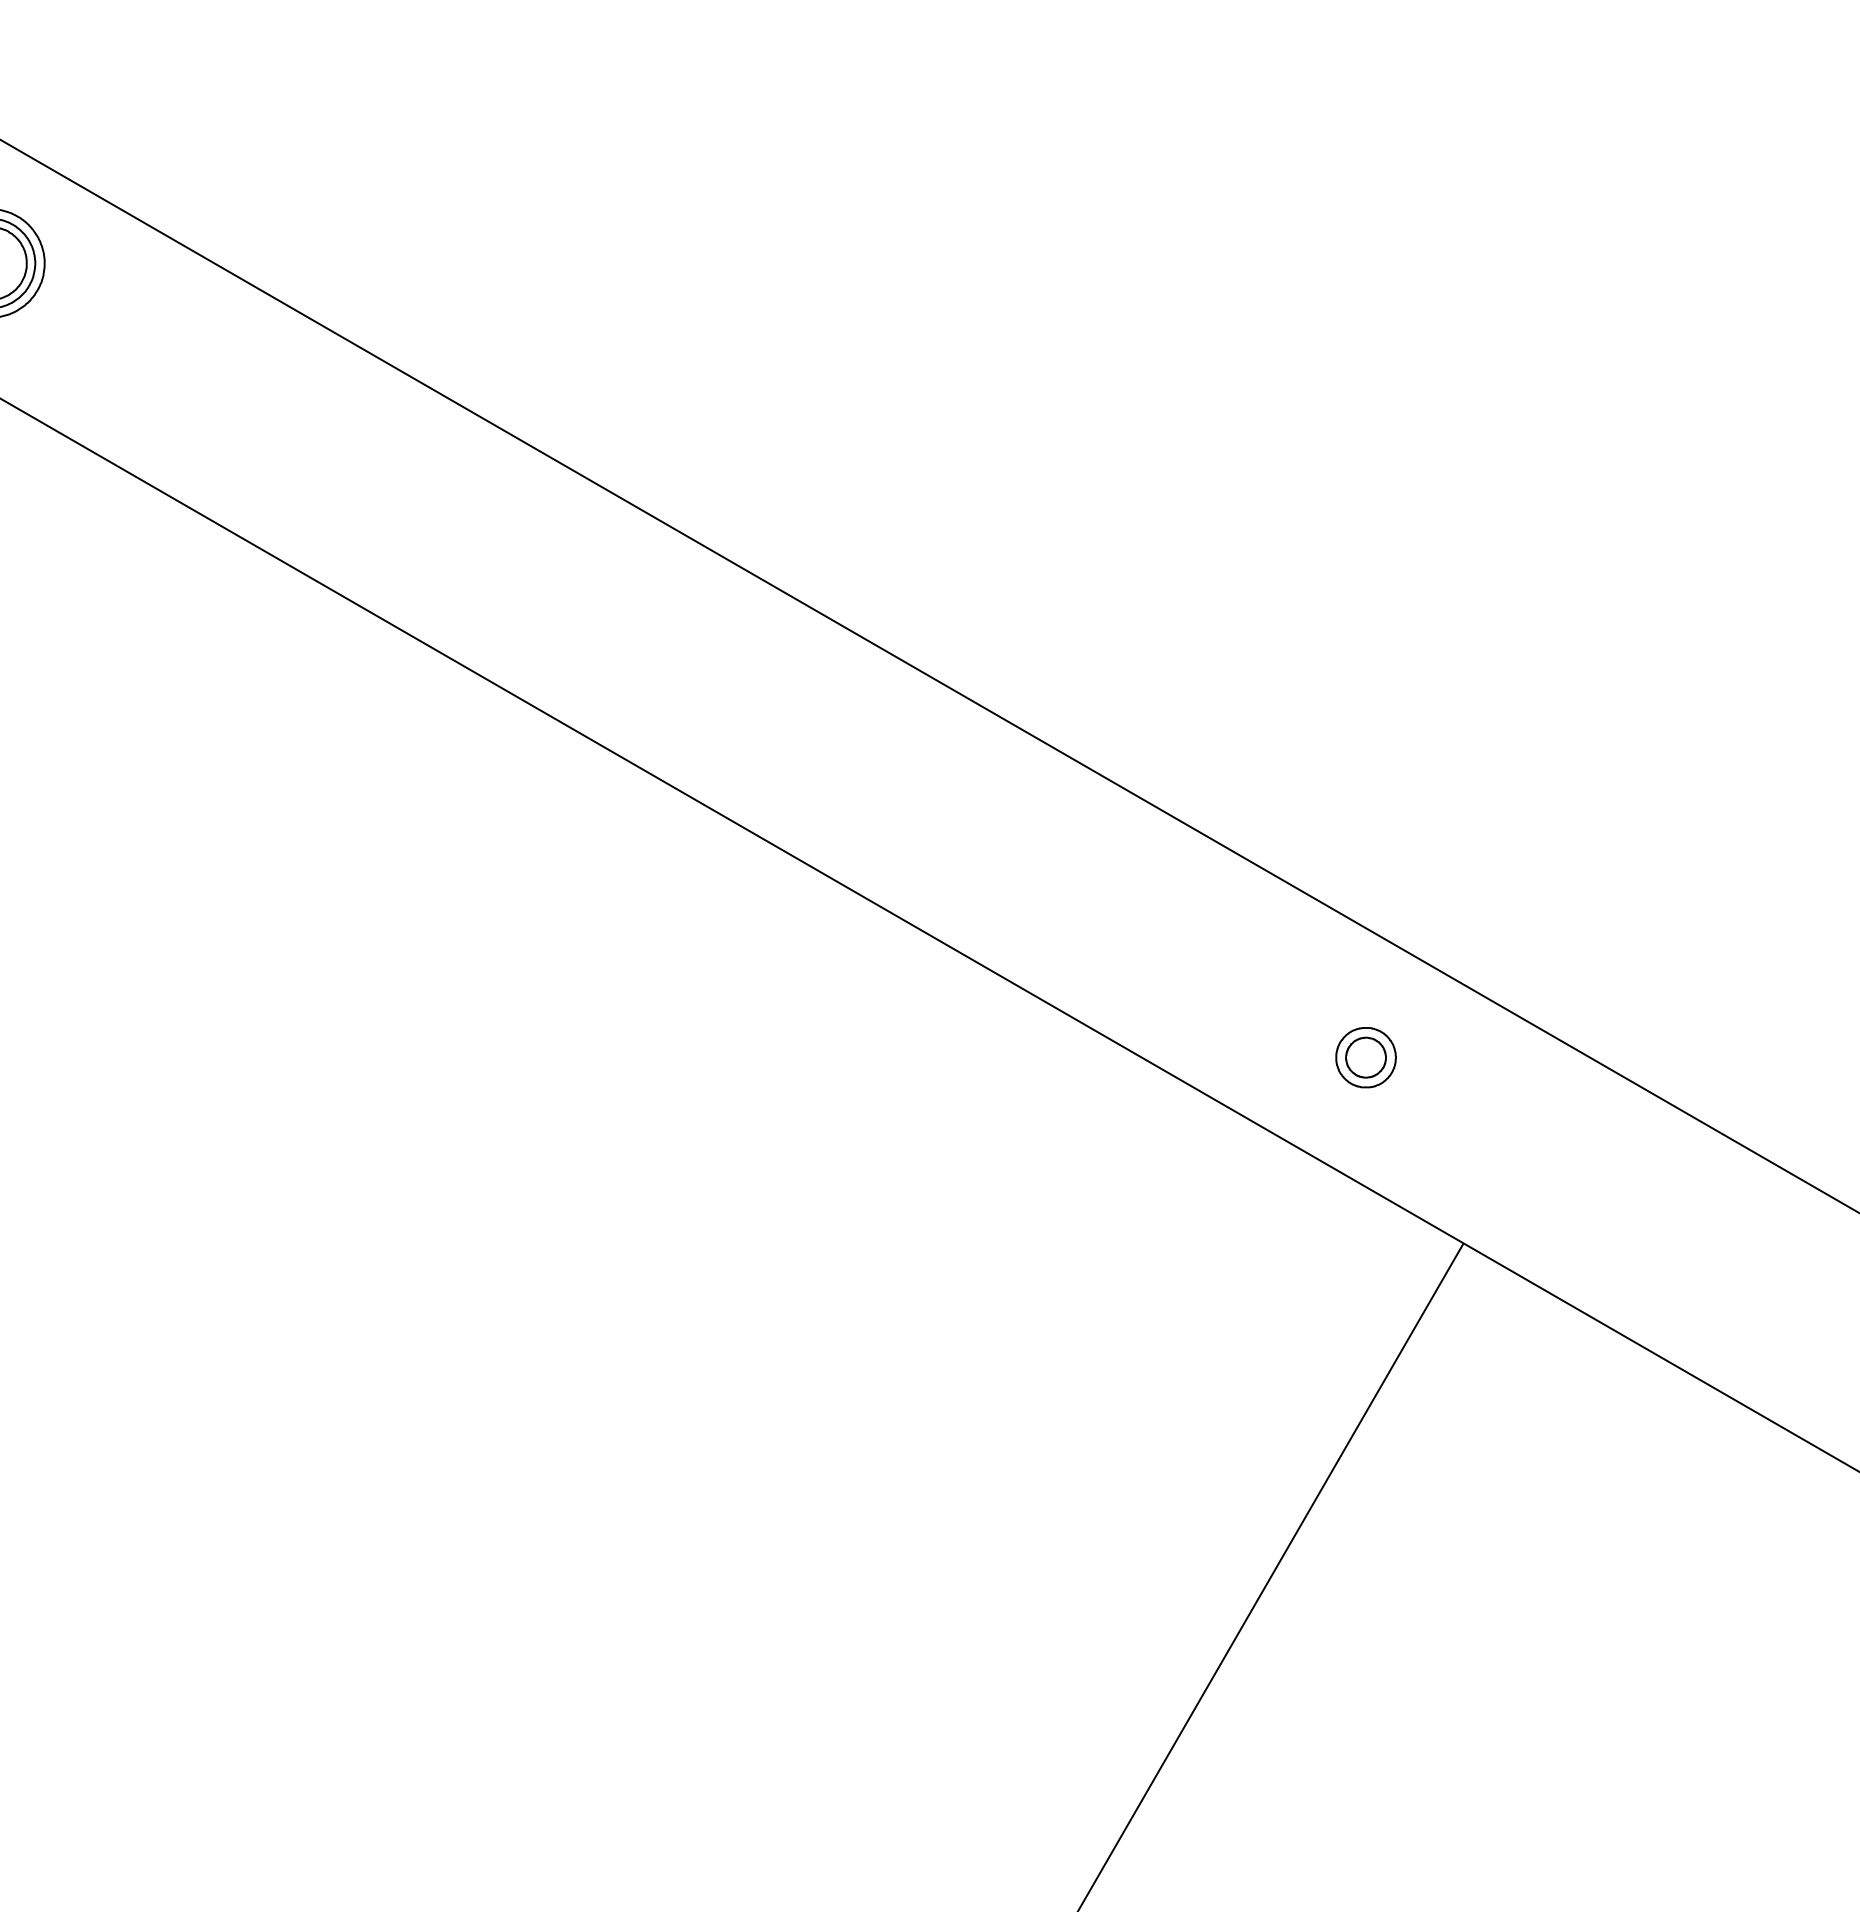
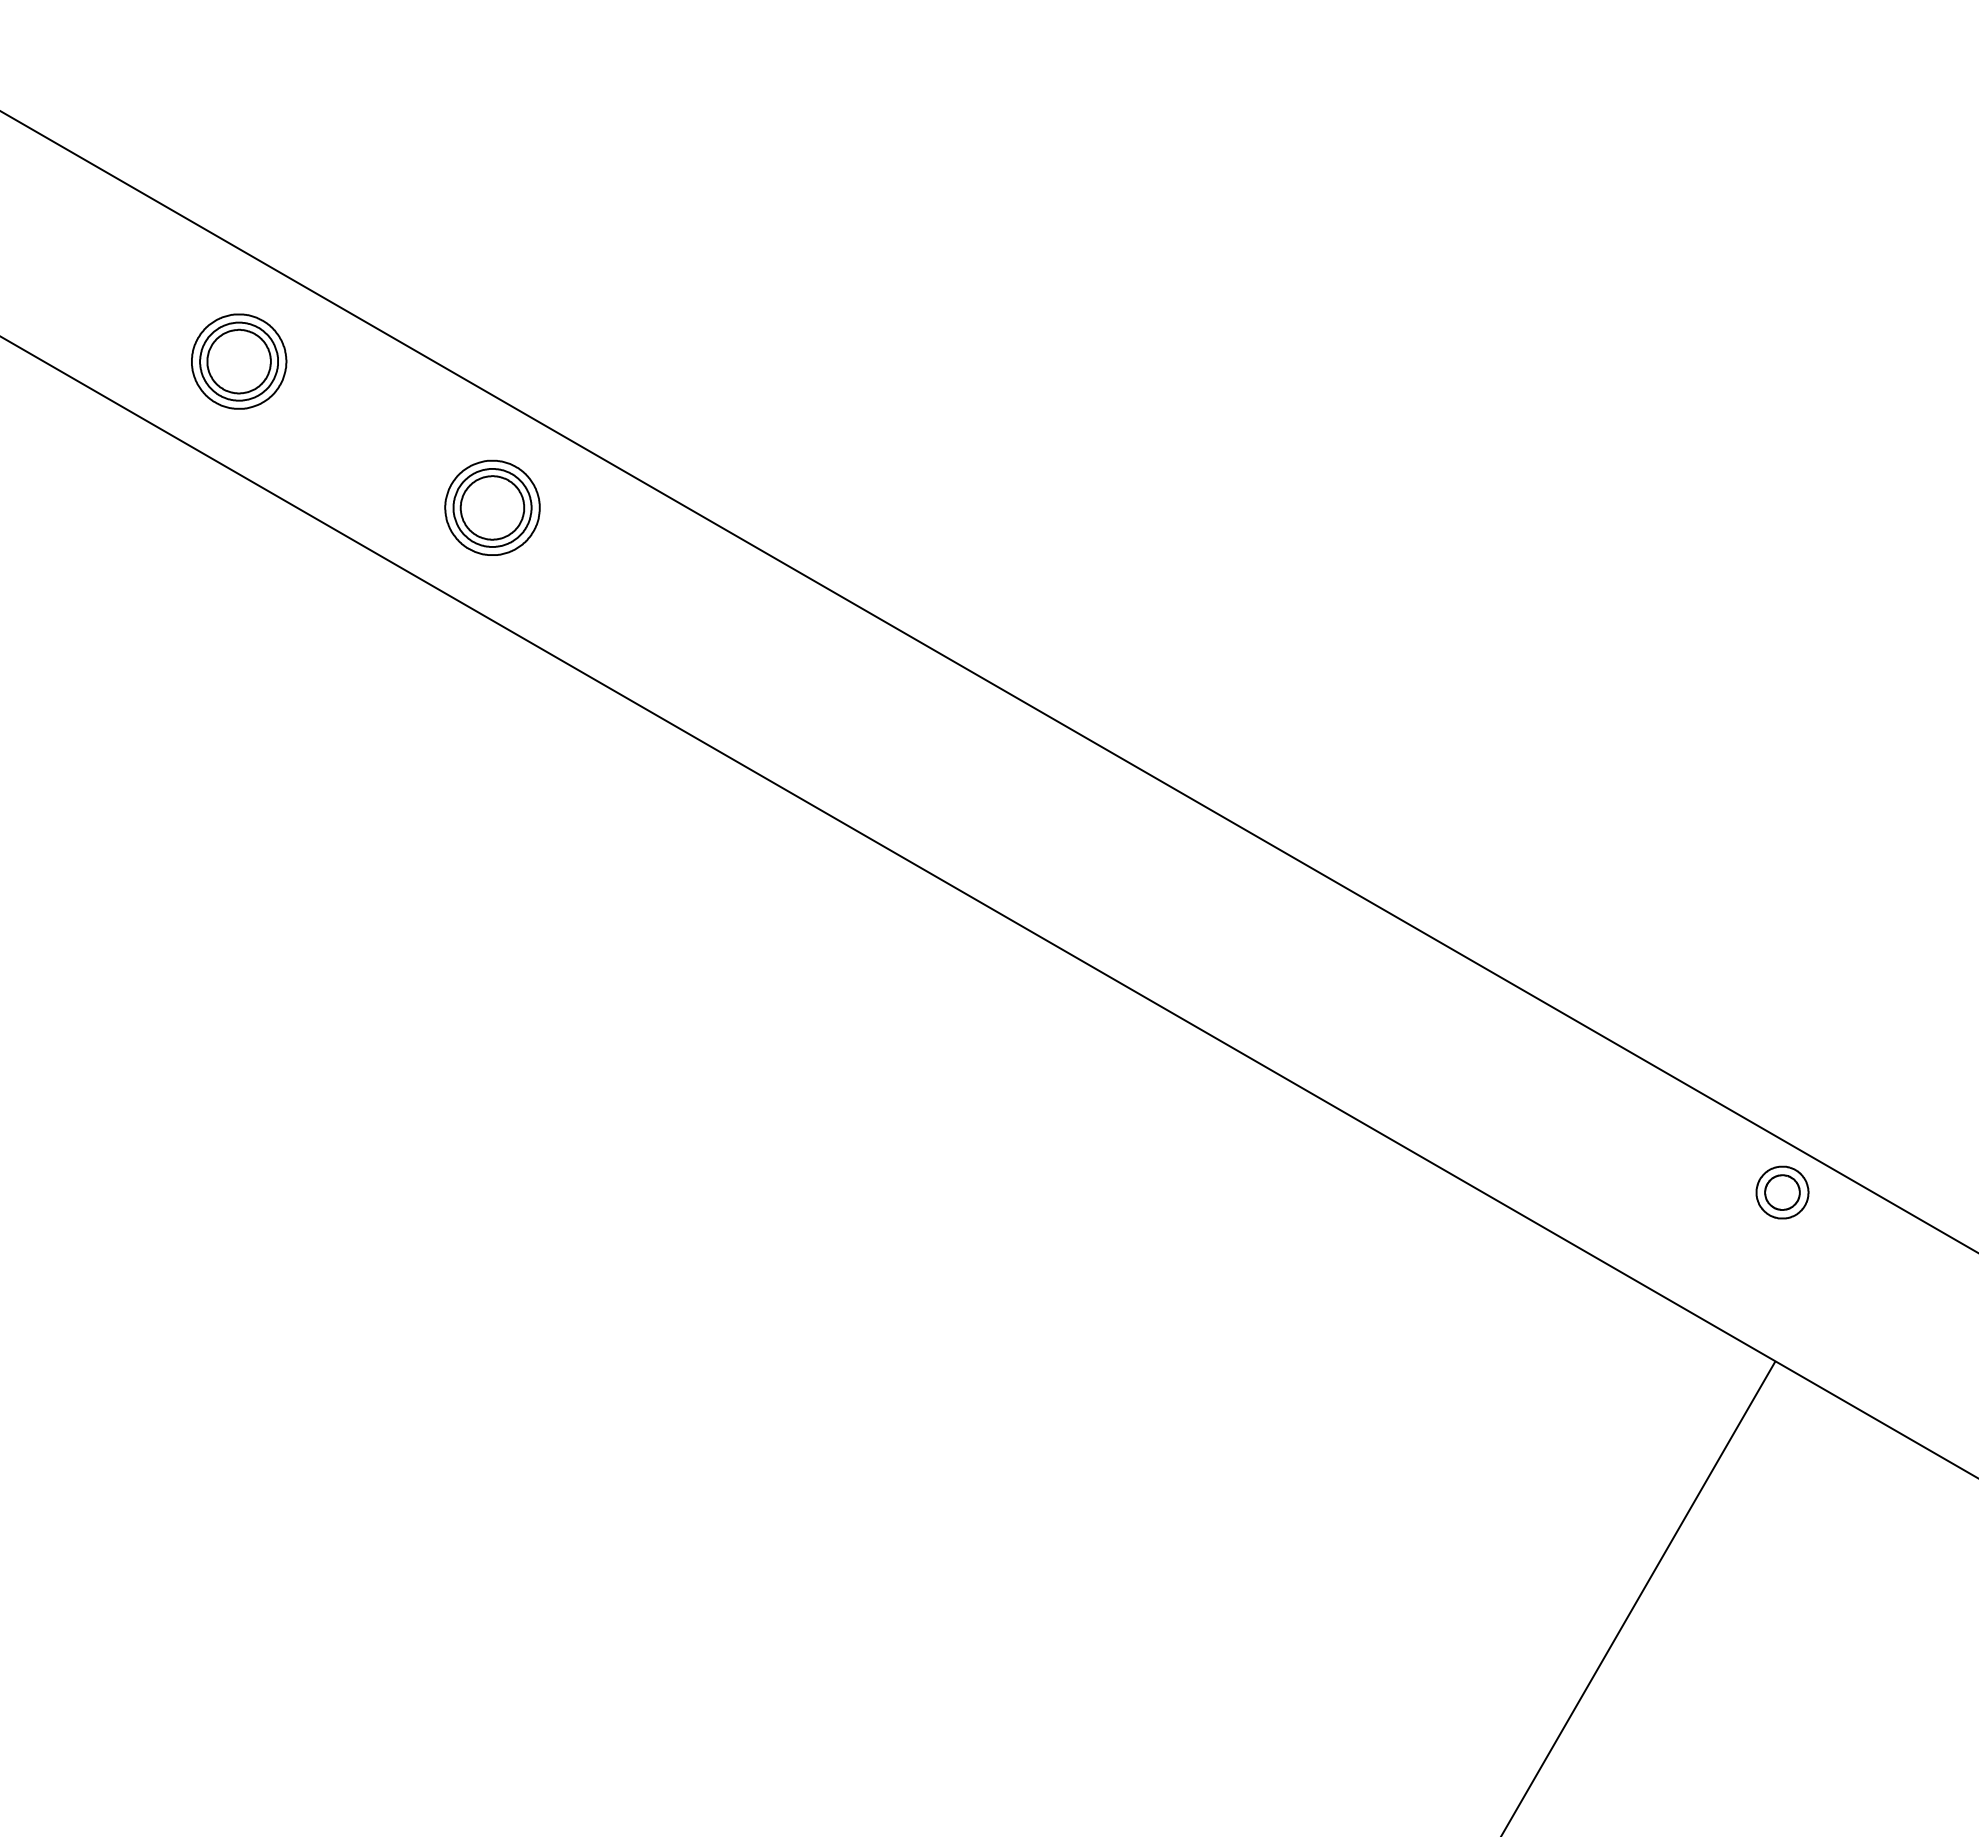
part: (1366, 1057) -> (1782, 1192), moved

